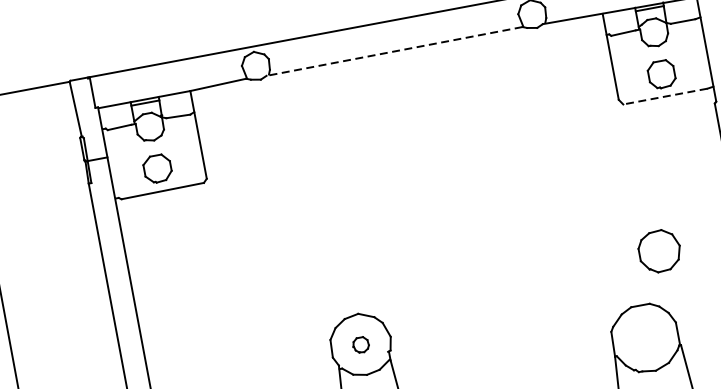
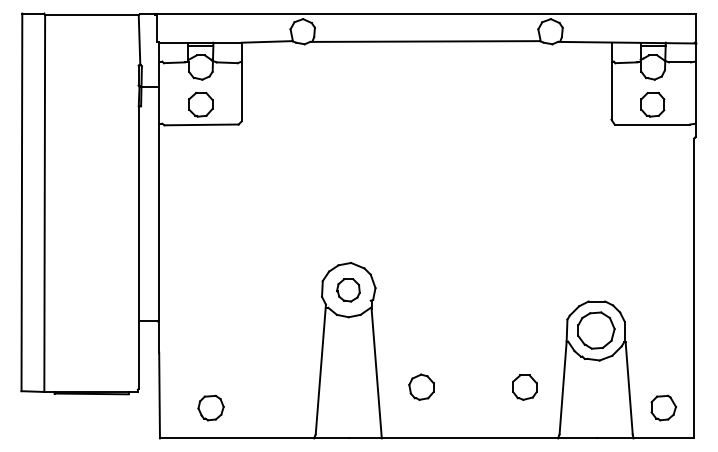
line: (395, 51) -> (425, 41), dashed -> solid
line: (665, 96) -> (652, 124), dashed -> solid
part: (659, 251) -> (596, 330), moved
part: (361, 345) -> (348, 290), size x1.67

